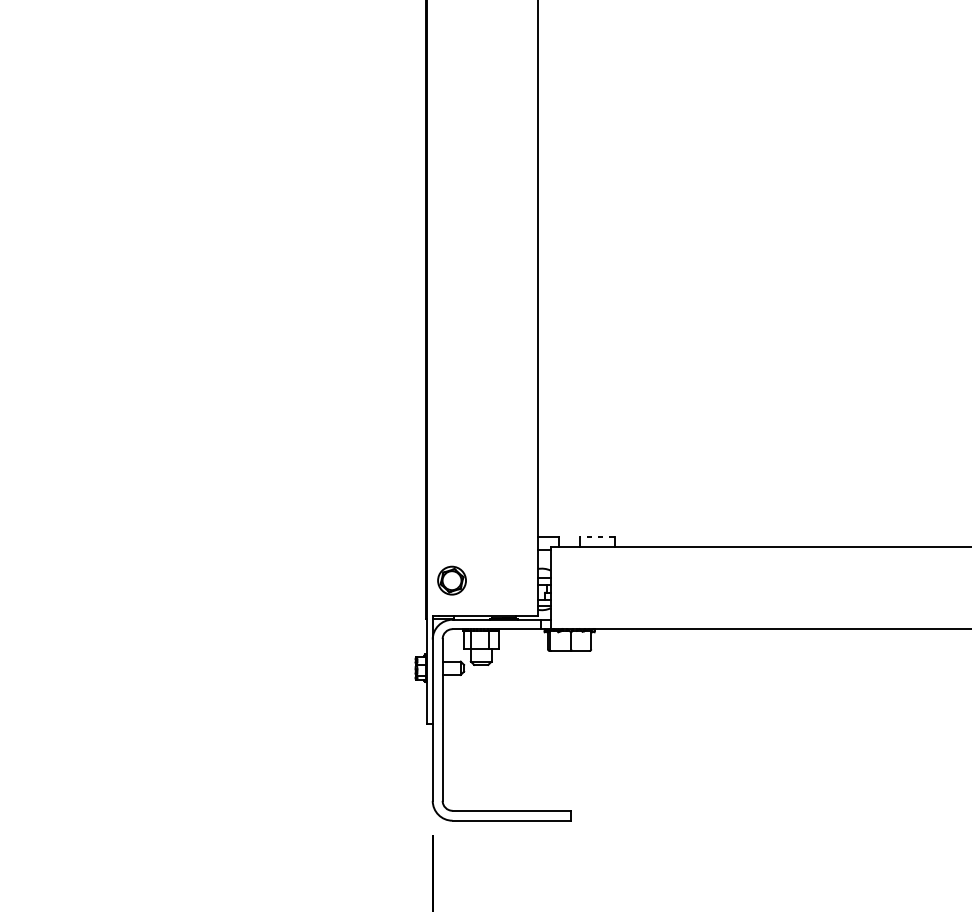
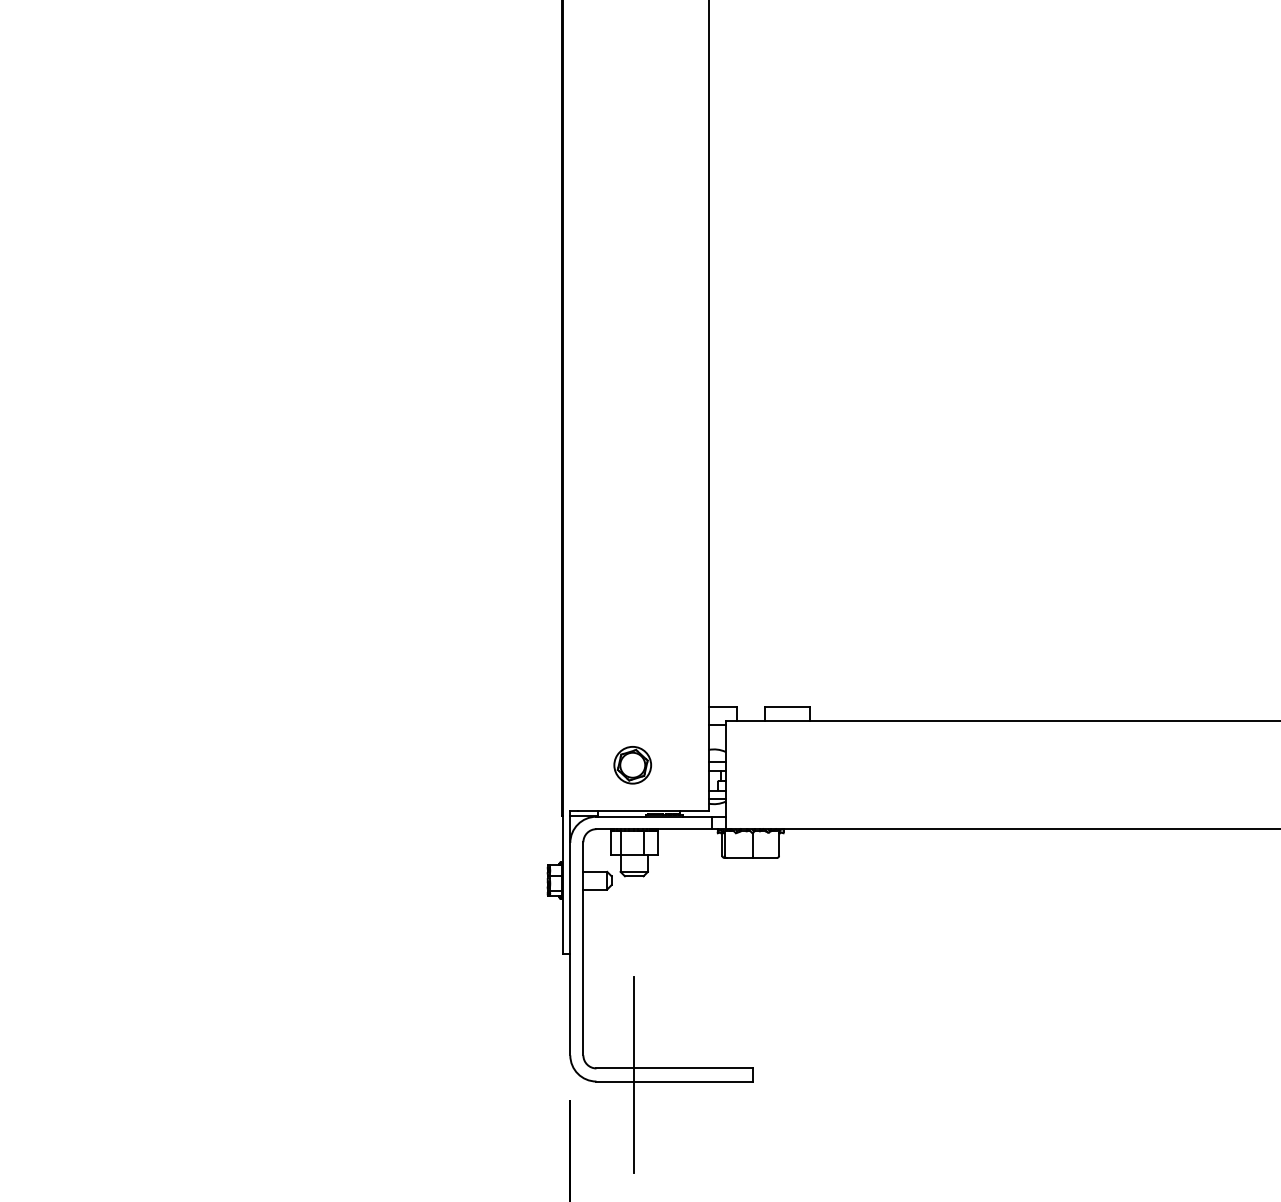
line: (597, 536) -> (787, 707), dashed -> solid
part: (451, 580) -> (632, 765), moved
line: (481, 815) -> (634, 1074), added

